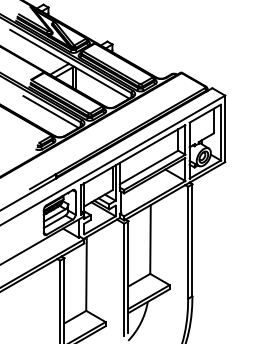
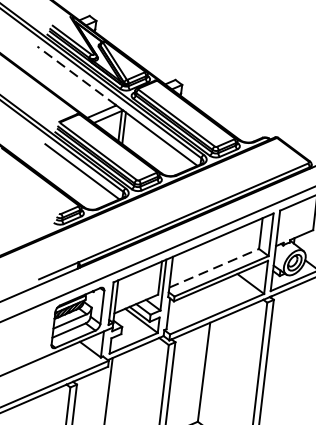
line: (39, 46) -> (76, 75), solid -> dashed
line: (149, 167) -> (214, 268), solid -> dashed

